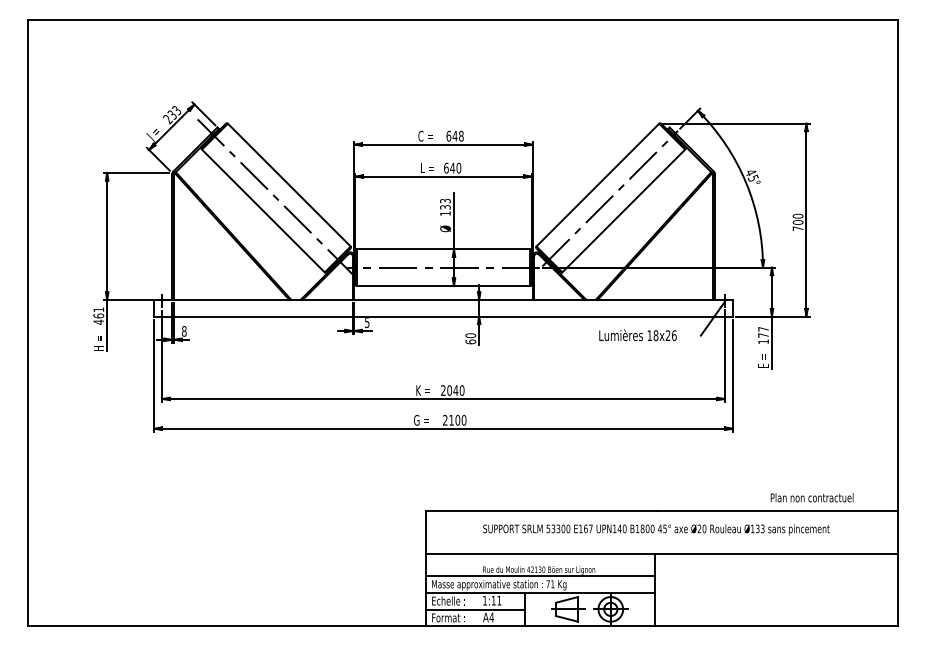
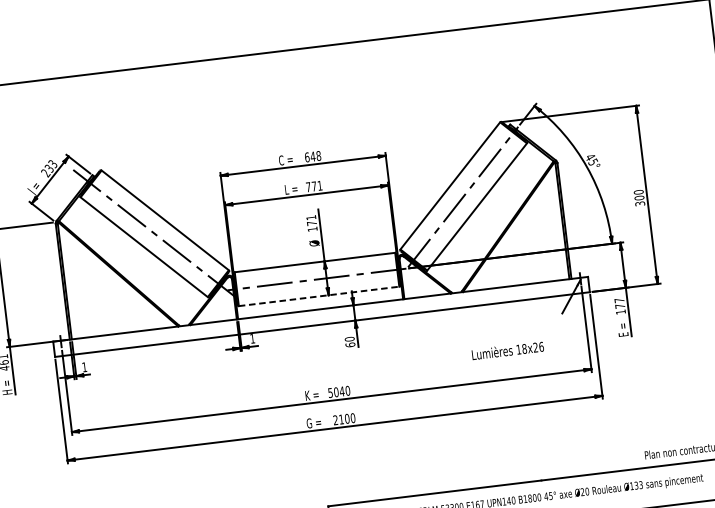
text: (452, 167) -> (314, 185), 640 -> 771
text: (445, 203) -> (311, 219), 133 -> 171
text: (797, 228) -> (639, 203), 700 -> 300
line: (443, 286) -> (319, 296), solid -> dashed
text: (367, 323) -> (252, 339), 5 -> 1
text: (184, 331) -> (84, 367), 8 -> 1
text: (637, 335) -> (507, 350), moved
text: (443, 390) -> (330, 392), 2040 -> 5040

